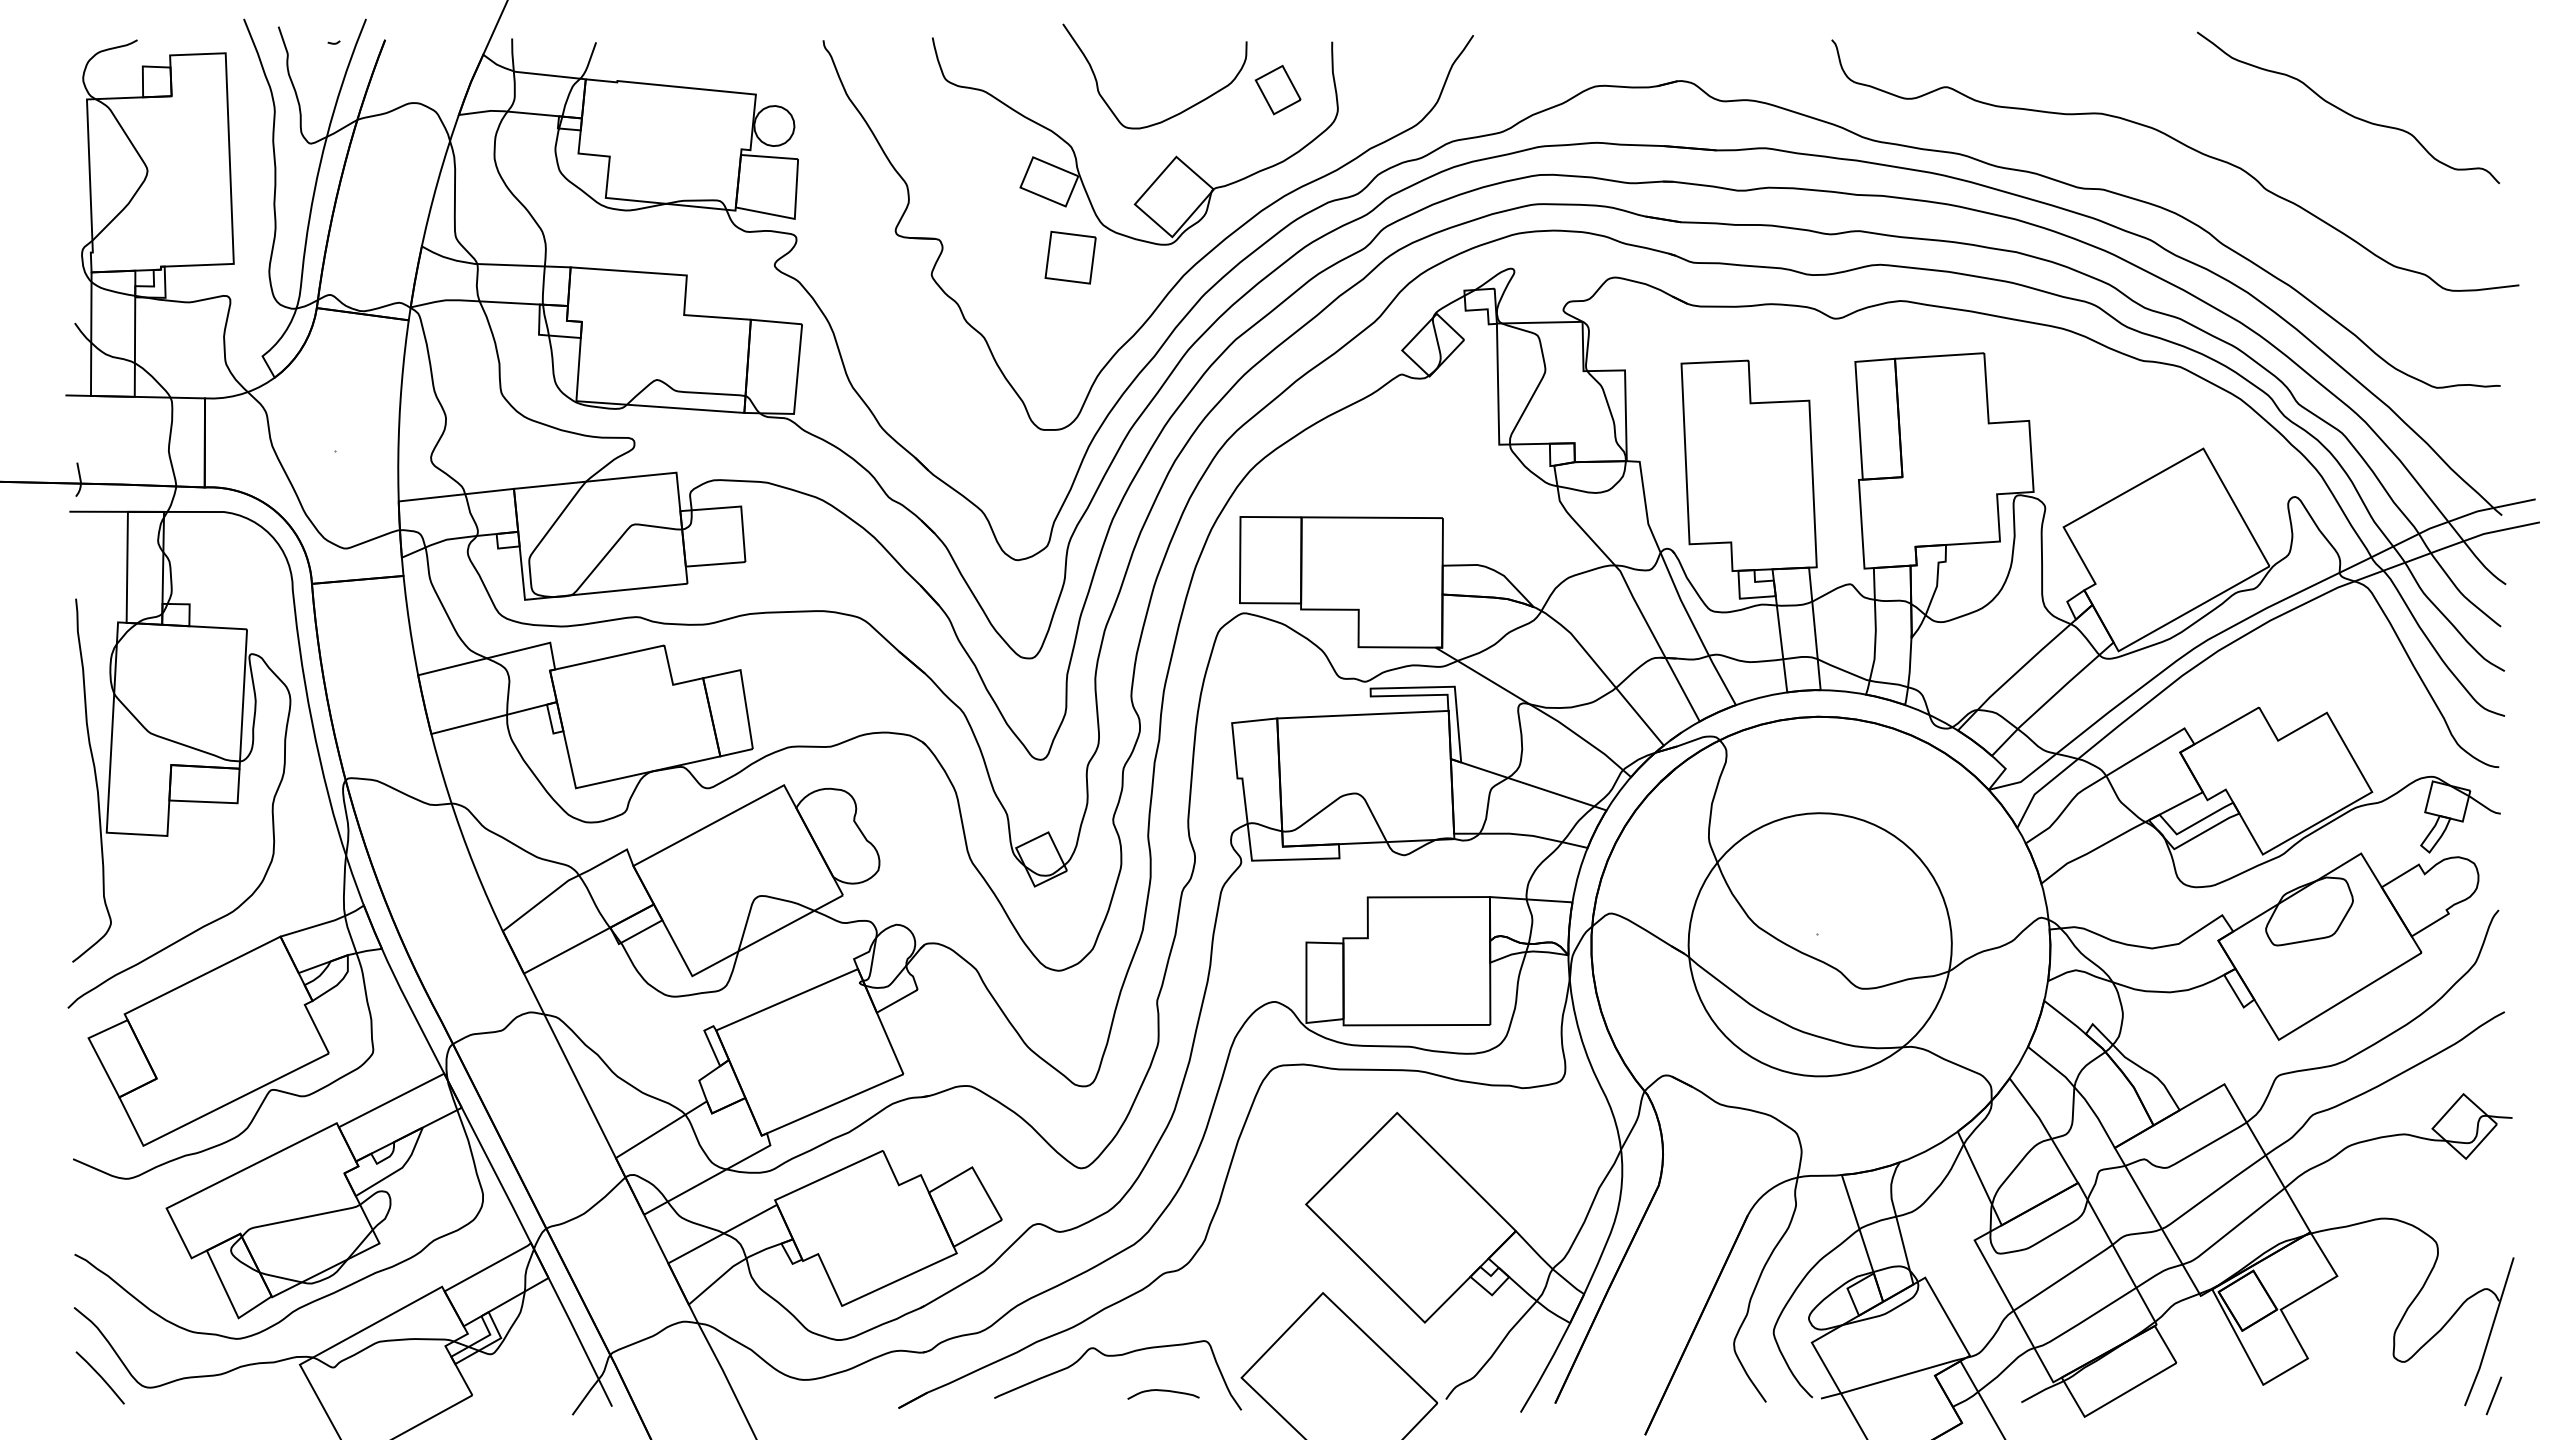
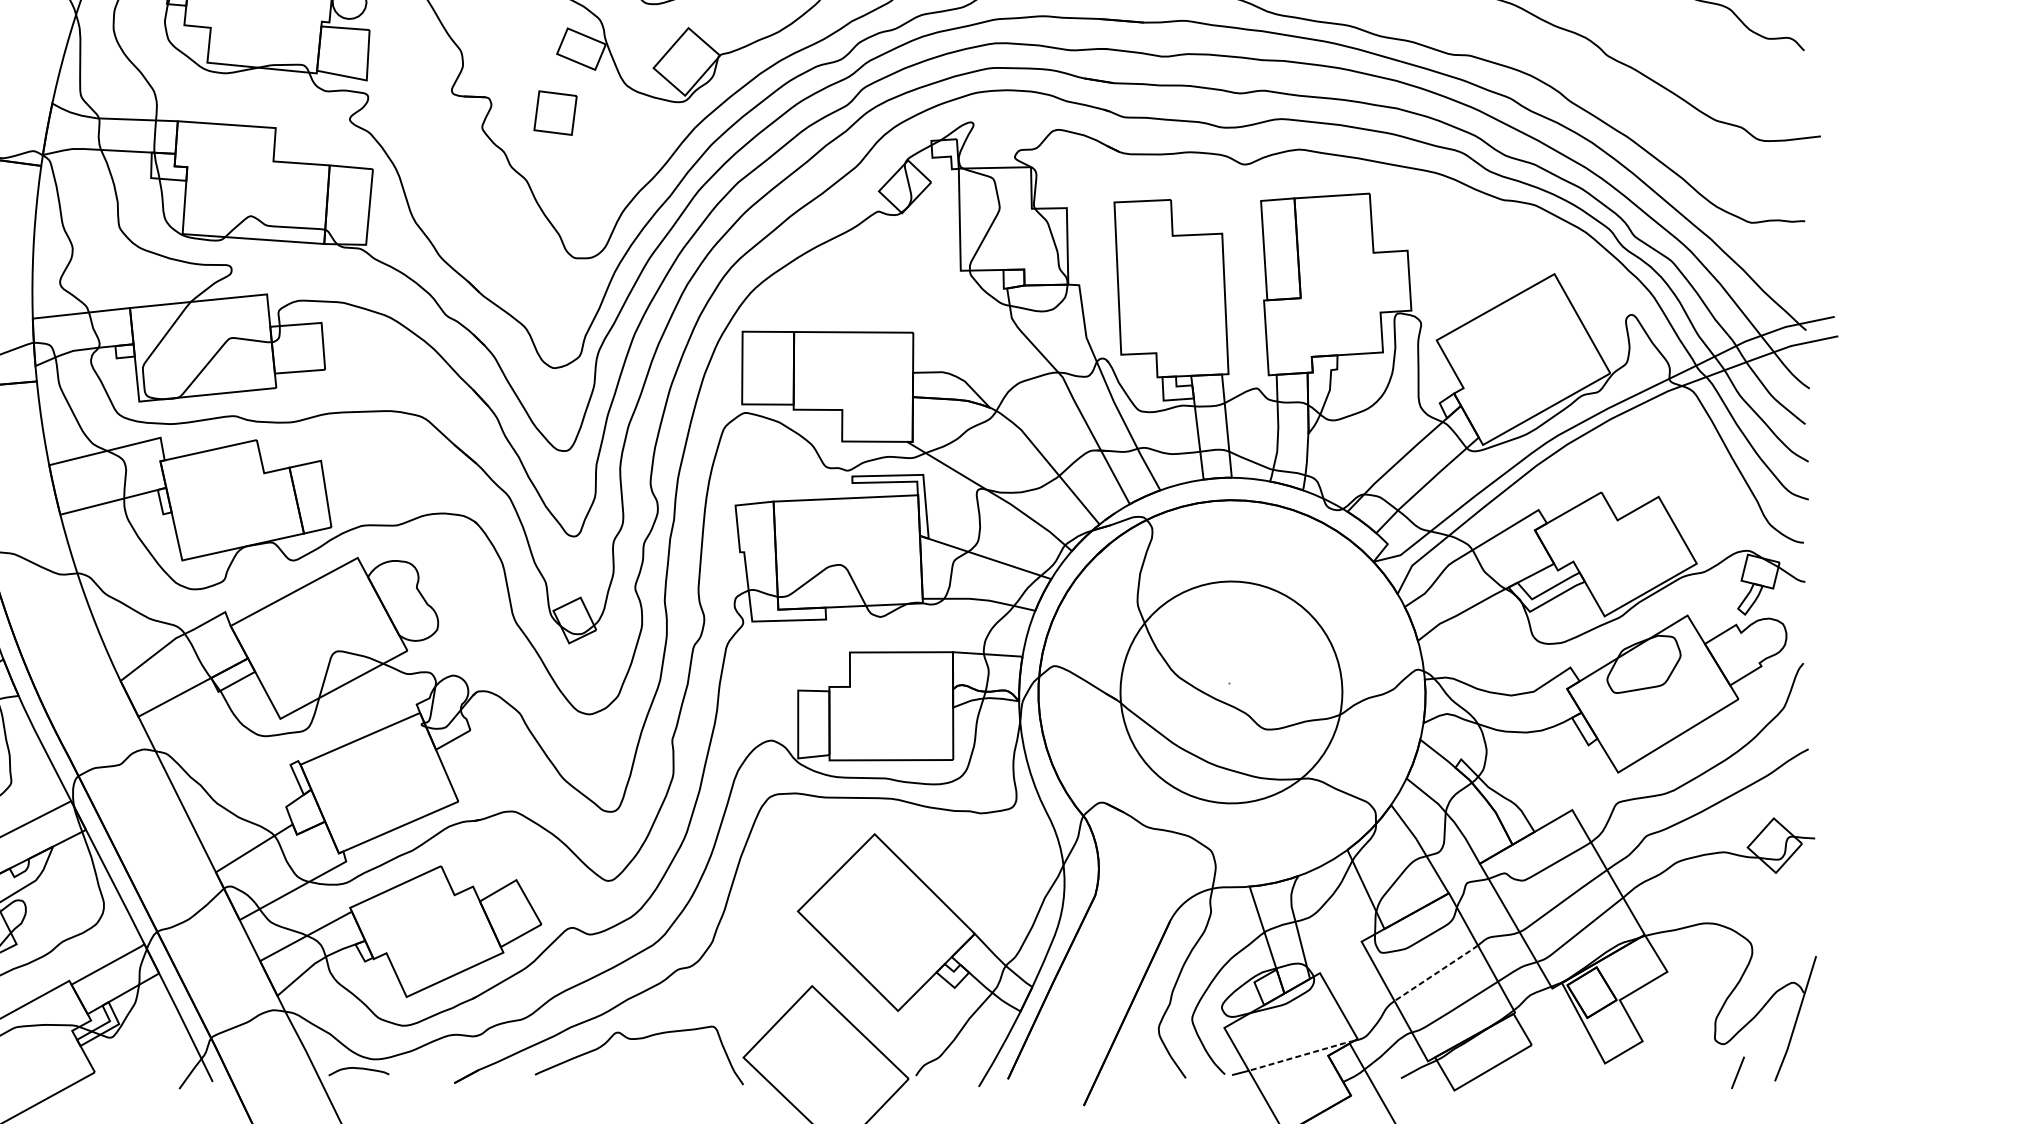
part: (1070, 257) -> (555, 112), moved
line: (2063, 1277) -> (1436, 973), solid -> dashed
line: (1903, 1375) -> (1301, 1055), solid -> dashed
curve: (1163, 1391) -> (358, 1069), moved
line: (2493, 1395) -> (1737, 1072), moved

